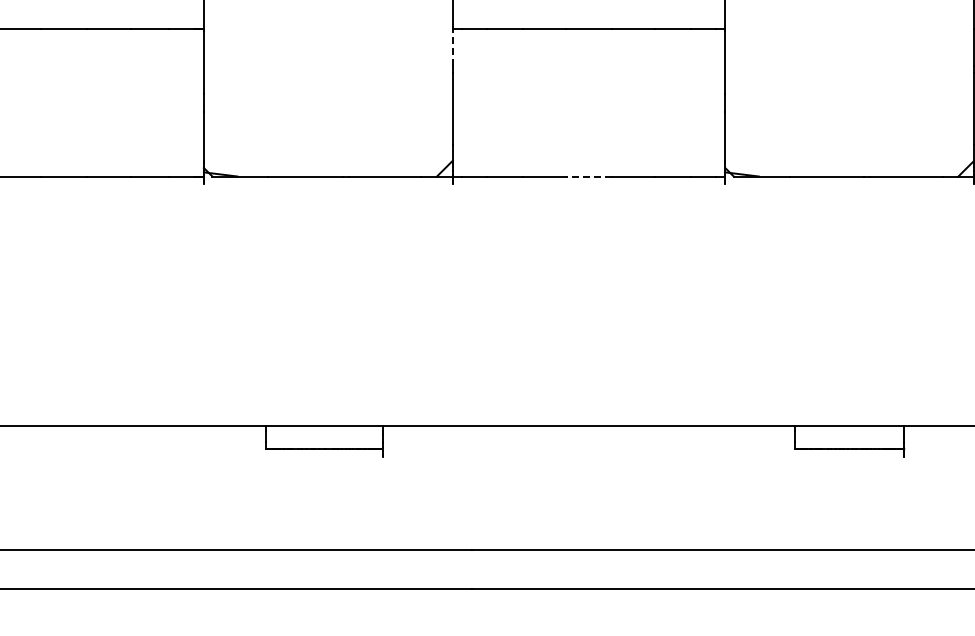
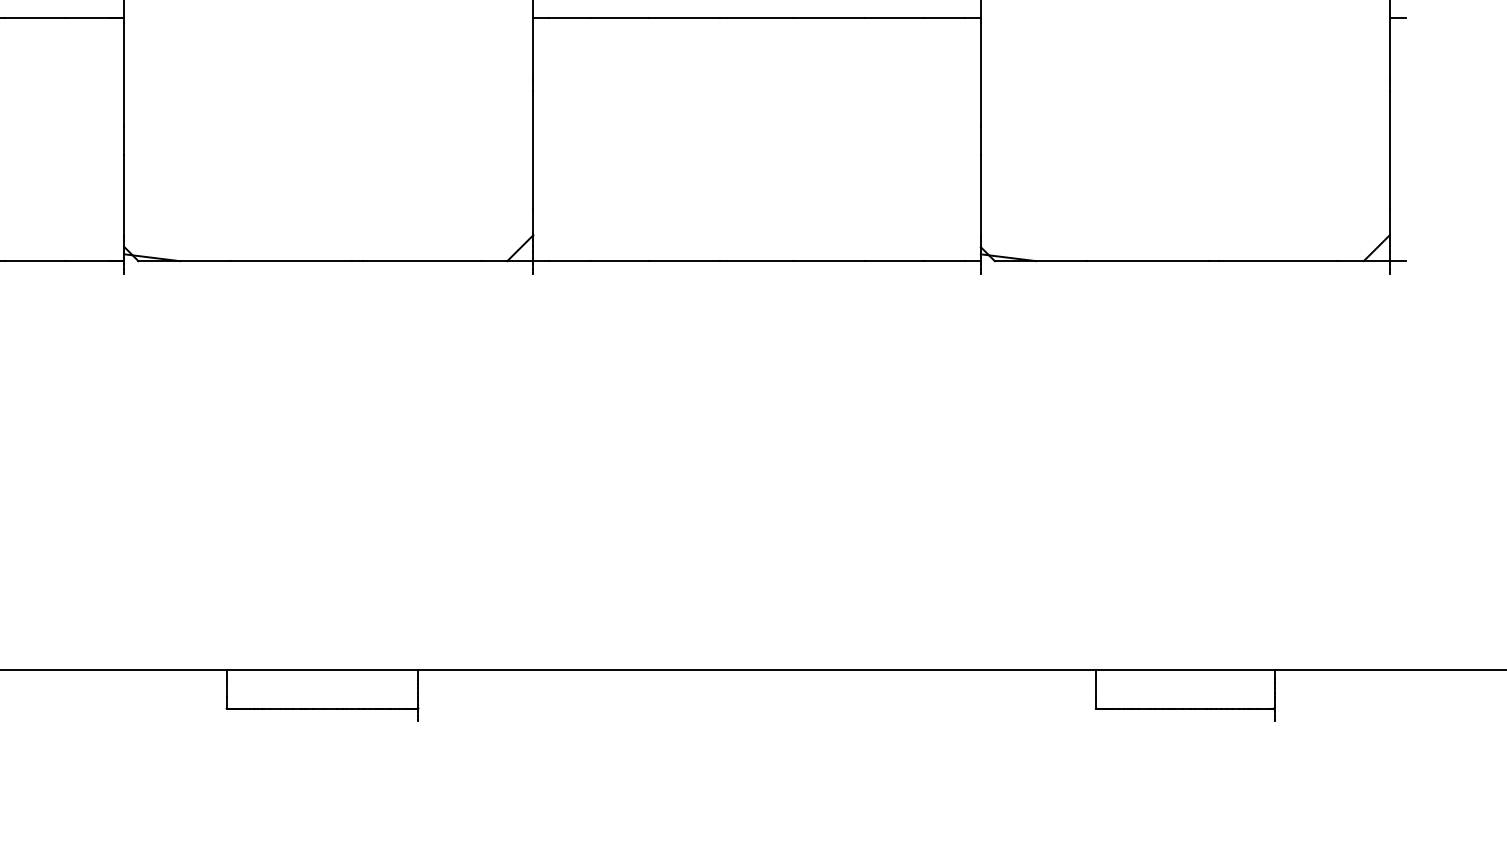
line: (452, 47) -> (532, 49), dashed -> solid
line: (589, 176) -> (757, 261), dashed -> solid

